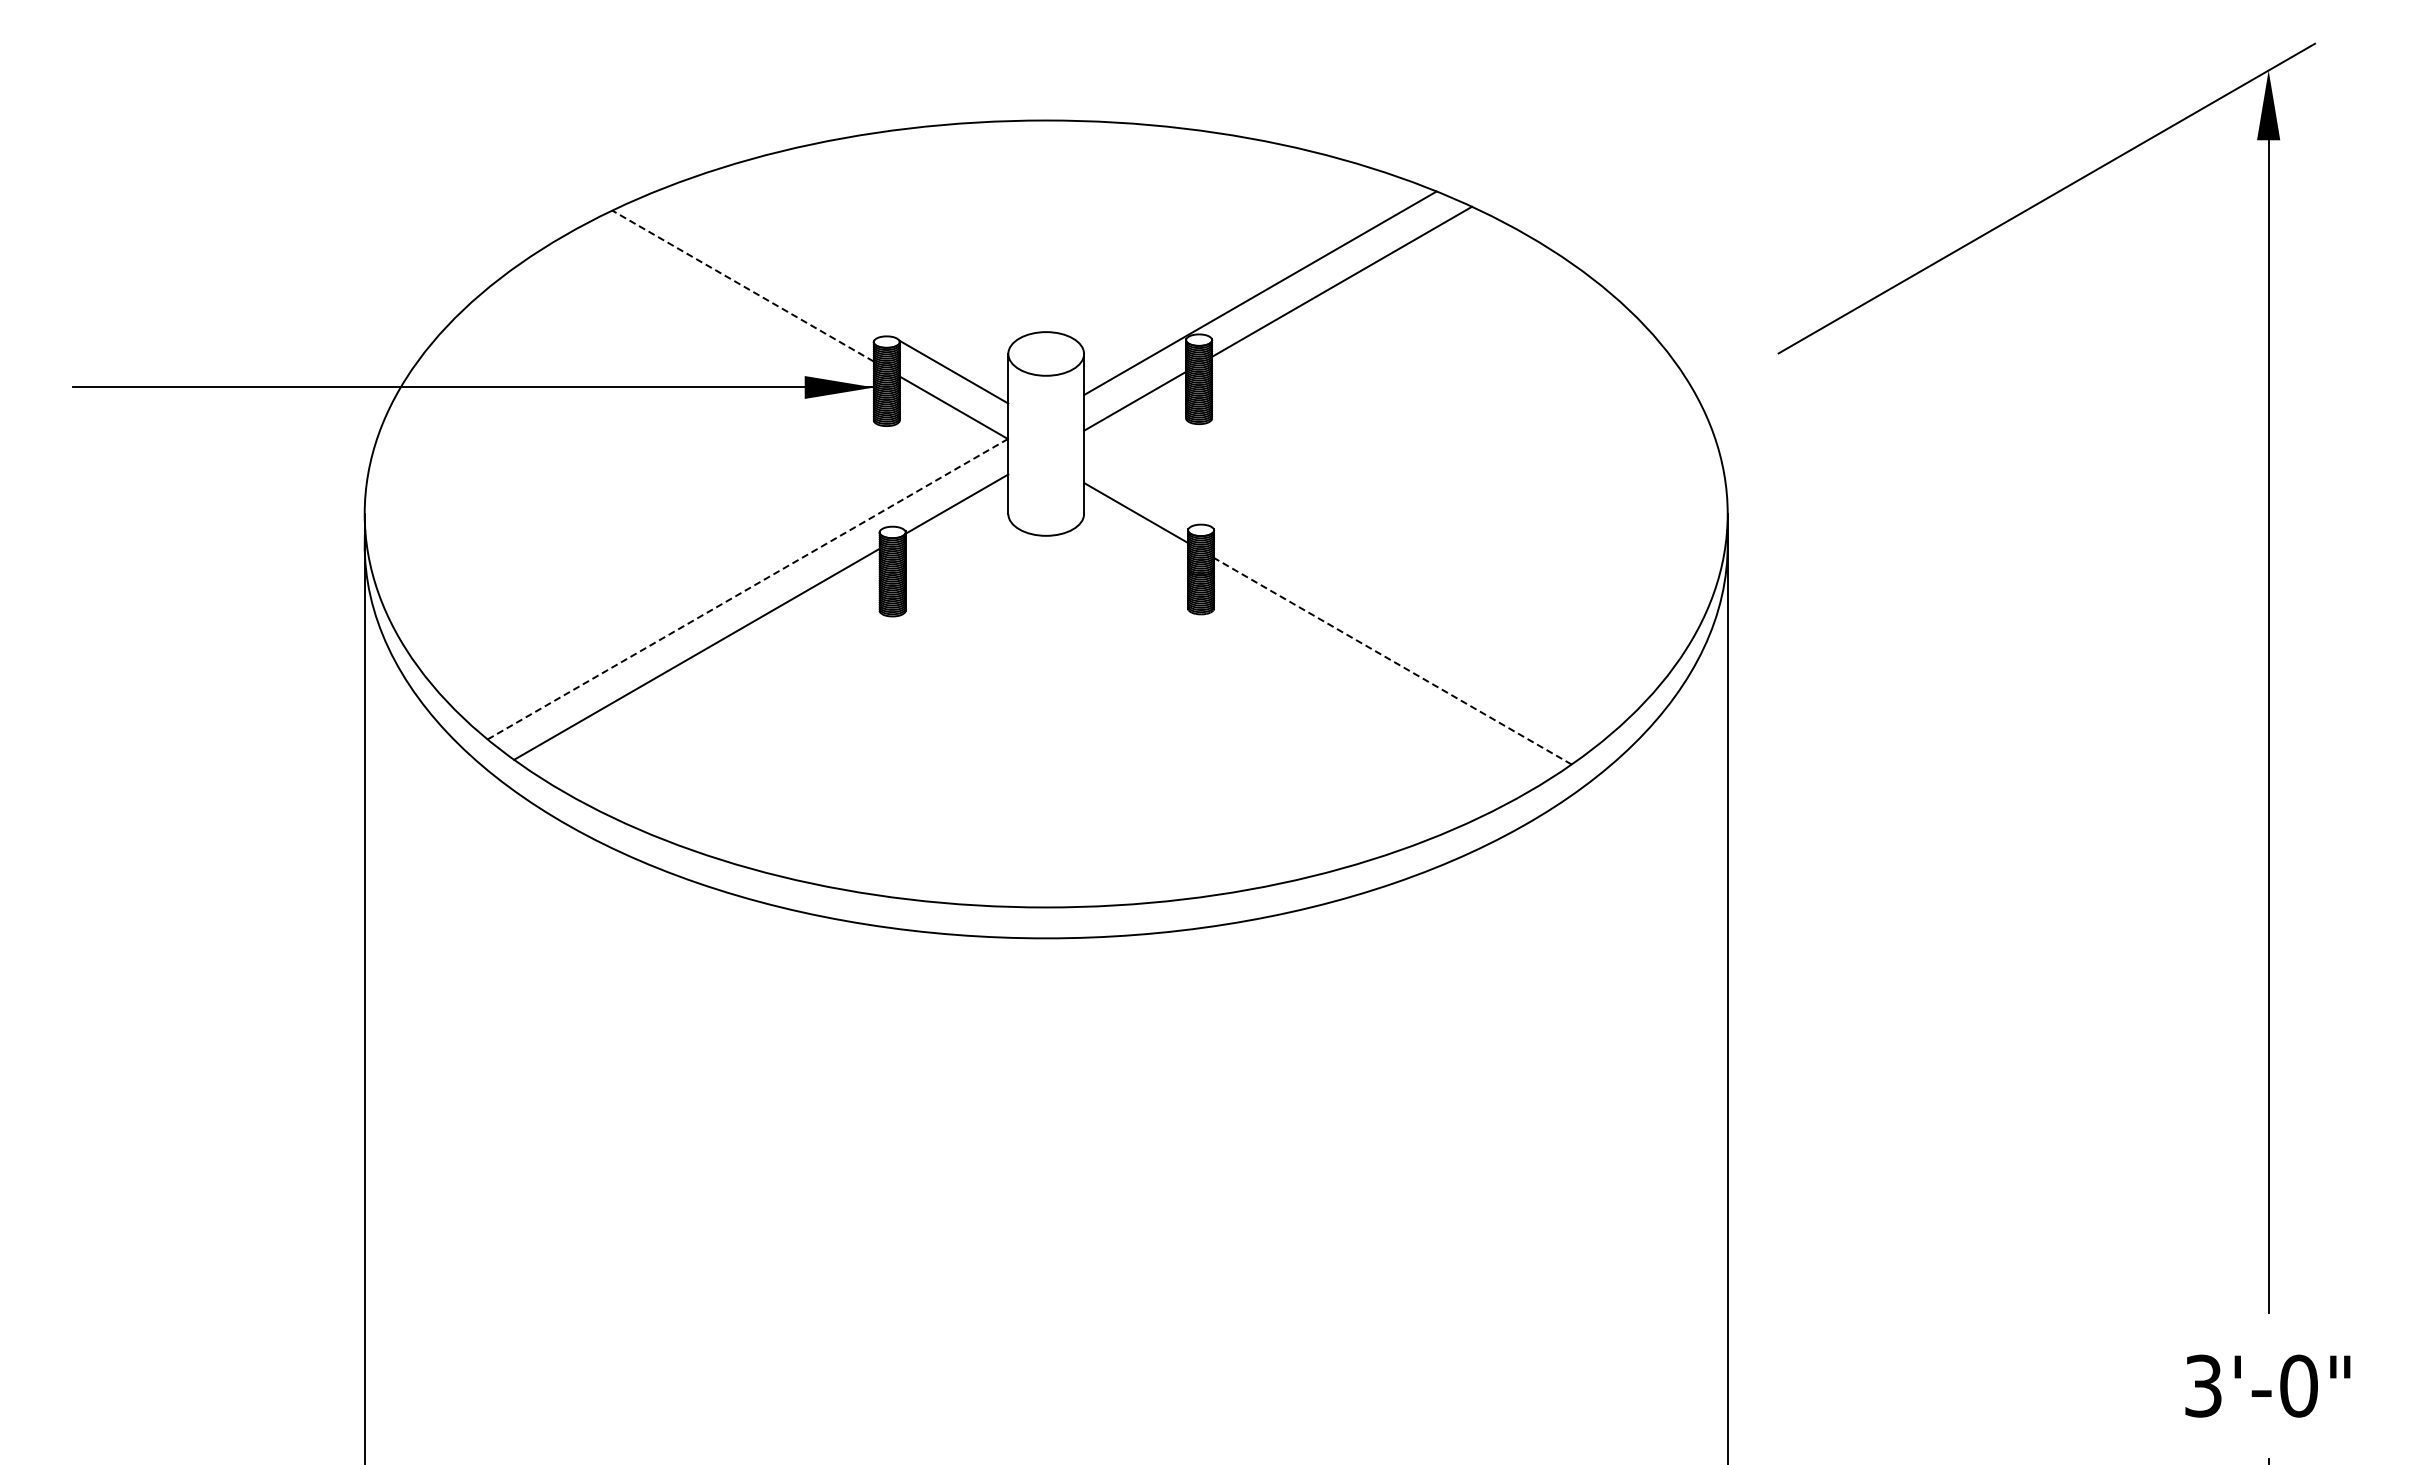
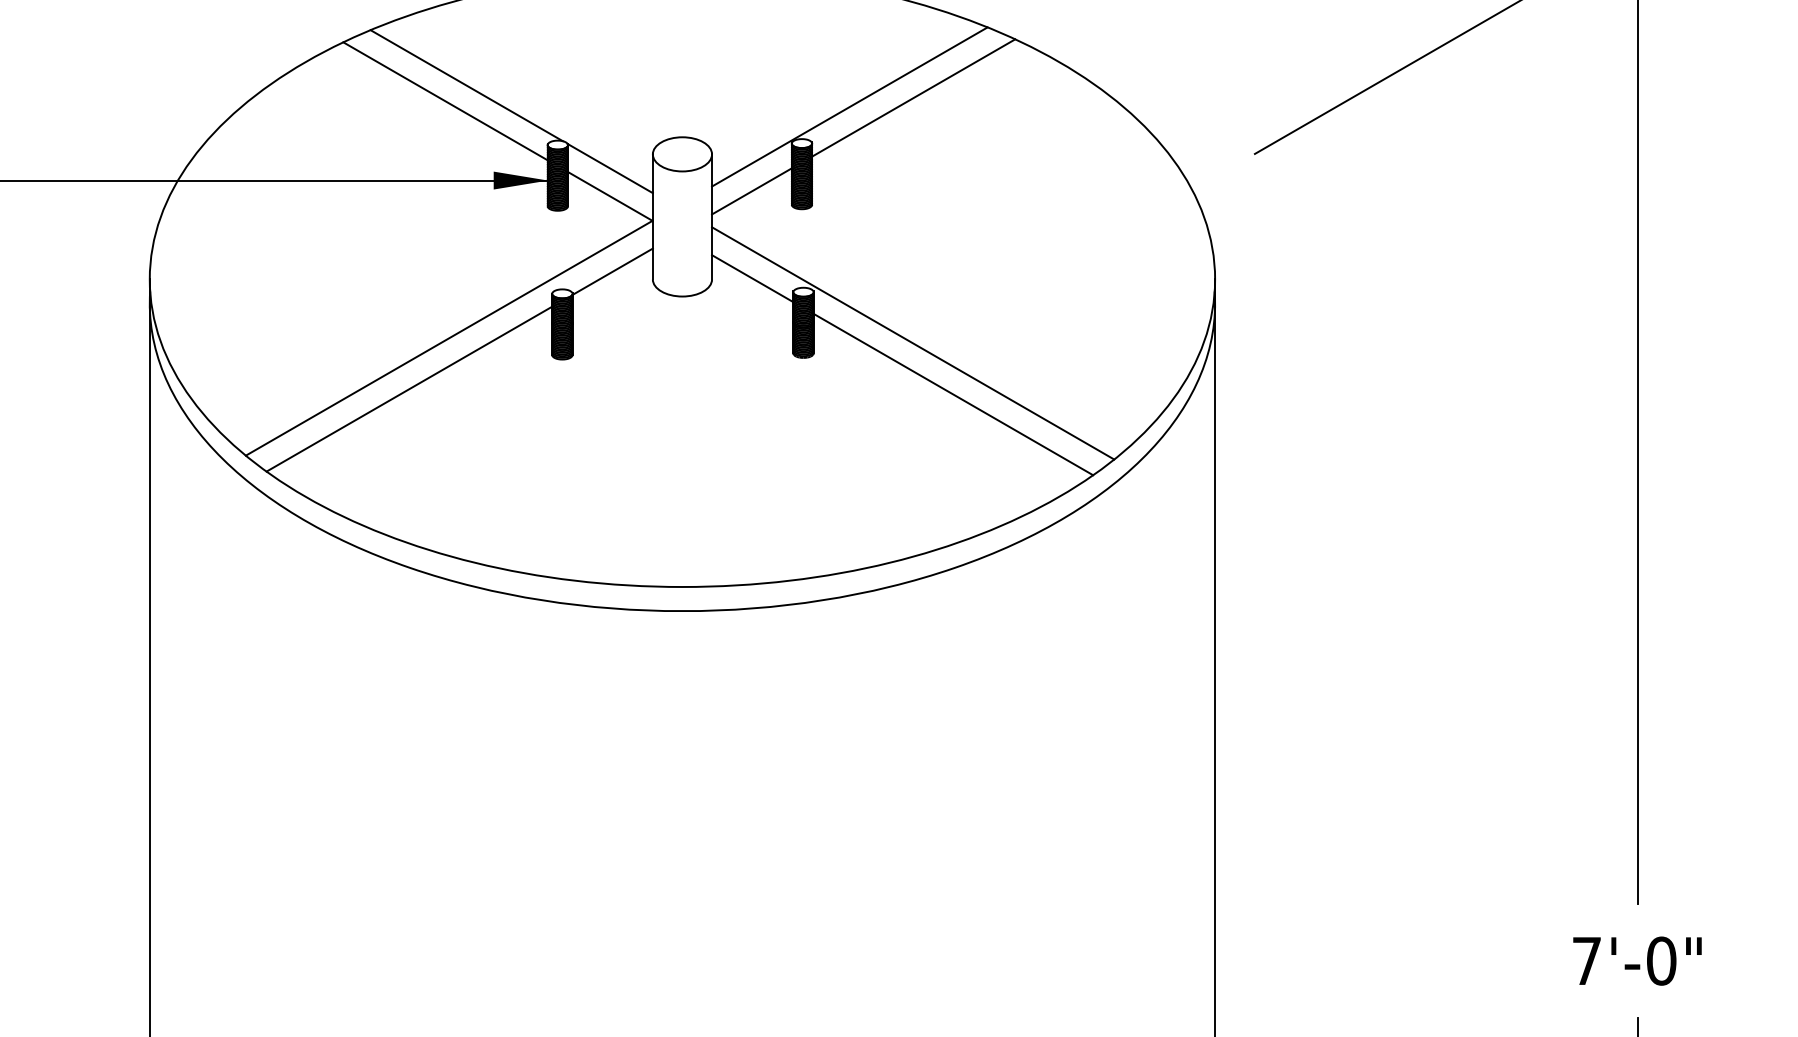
line: (770, 266) -> (466, 86), added
line: (743, 286) -> (445, 101), dashed -> solid
line: (748, 588) -> (449, 337), dashed -> solid
line: (1341, 595) -> (913, 343), added
line: (1392, 661) -> (953, 394), dashed -> solid
text: (2203, 1385) -> (1586, 960), 3'-0" -> 7'-0"

